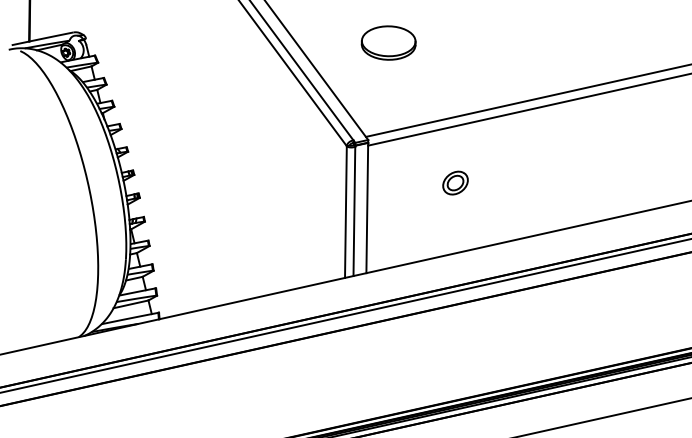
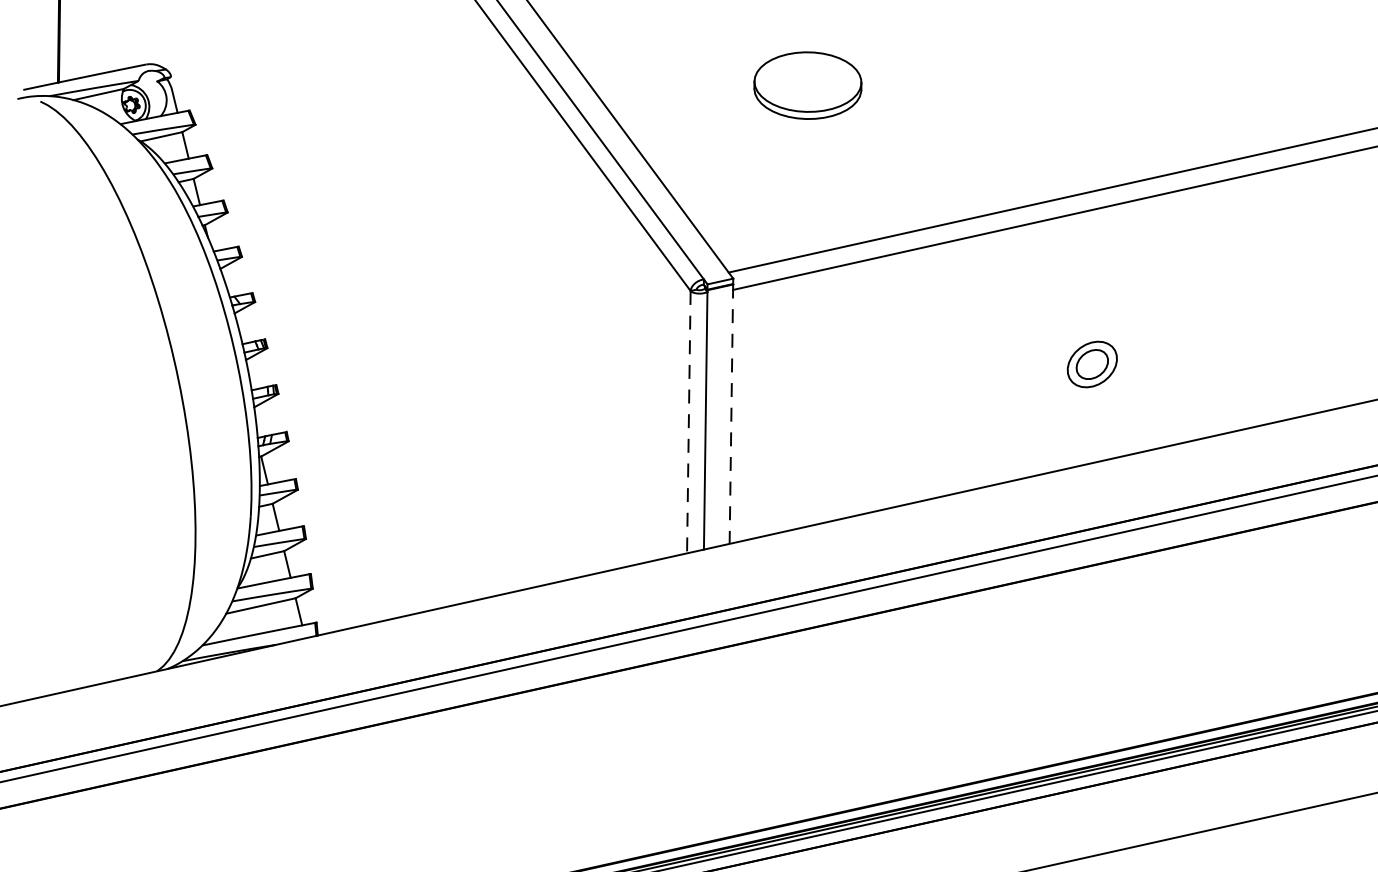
part: (388, 42) -> (807, 84), moved
part: (455, 182) -> (1092, 363), moved
line: (367, 208) -> (731, 415), solid -> dashed
line: (345, 212) -> (688, 423), solid -> dashed

